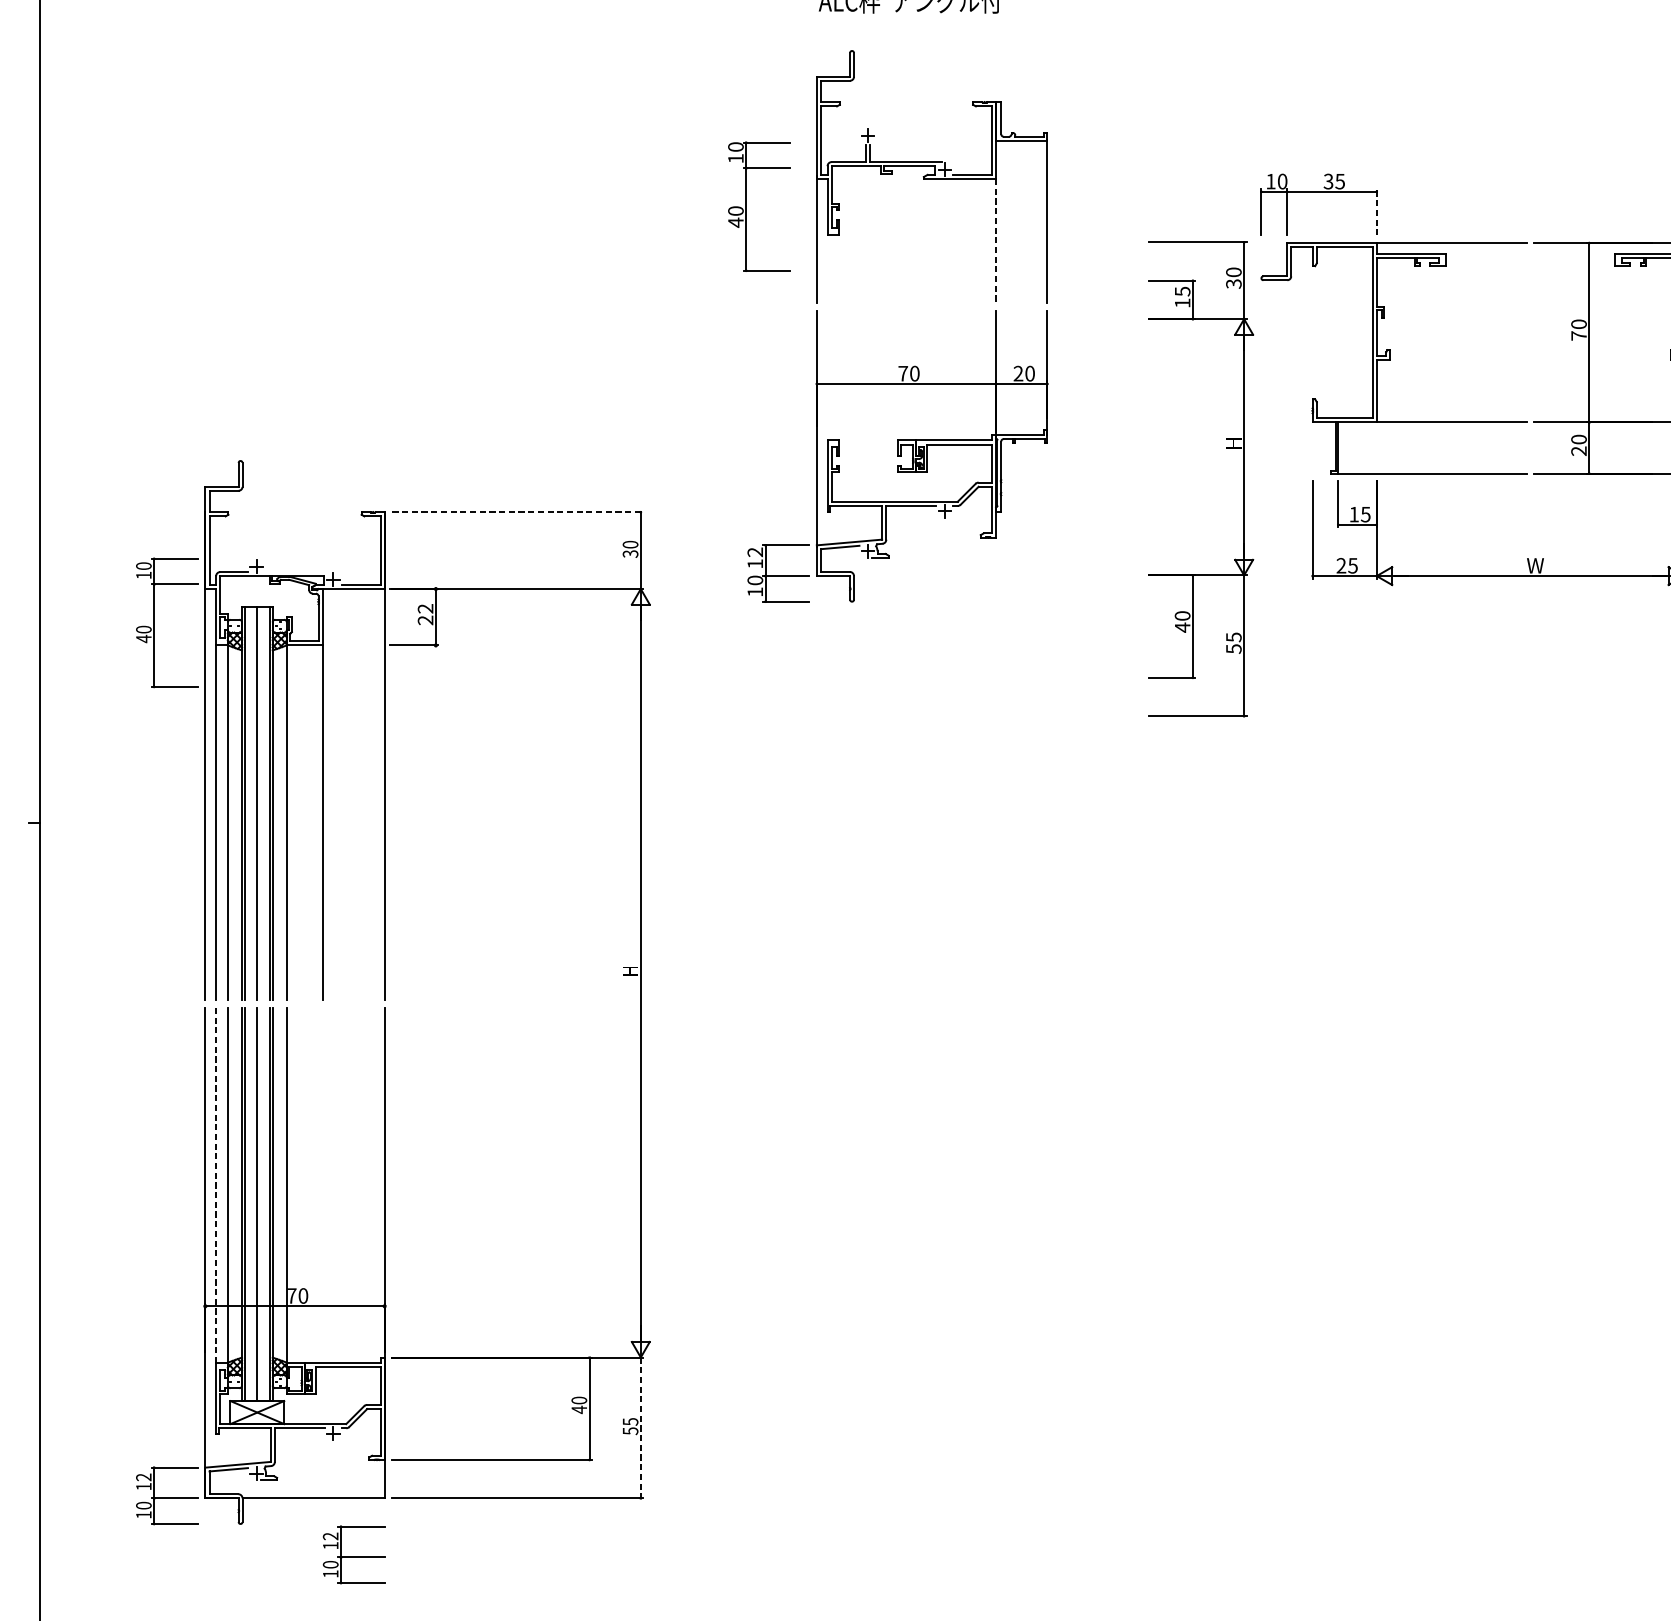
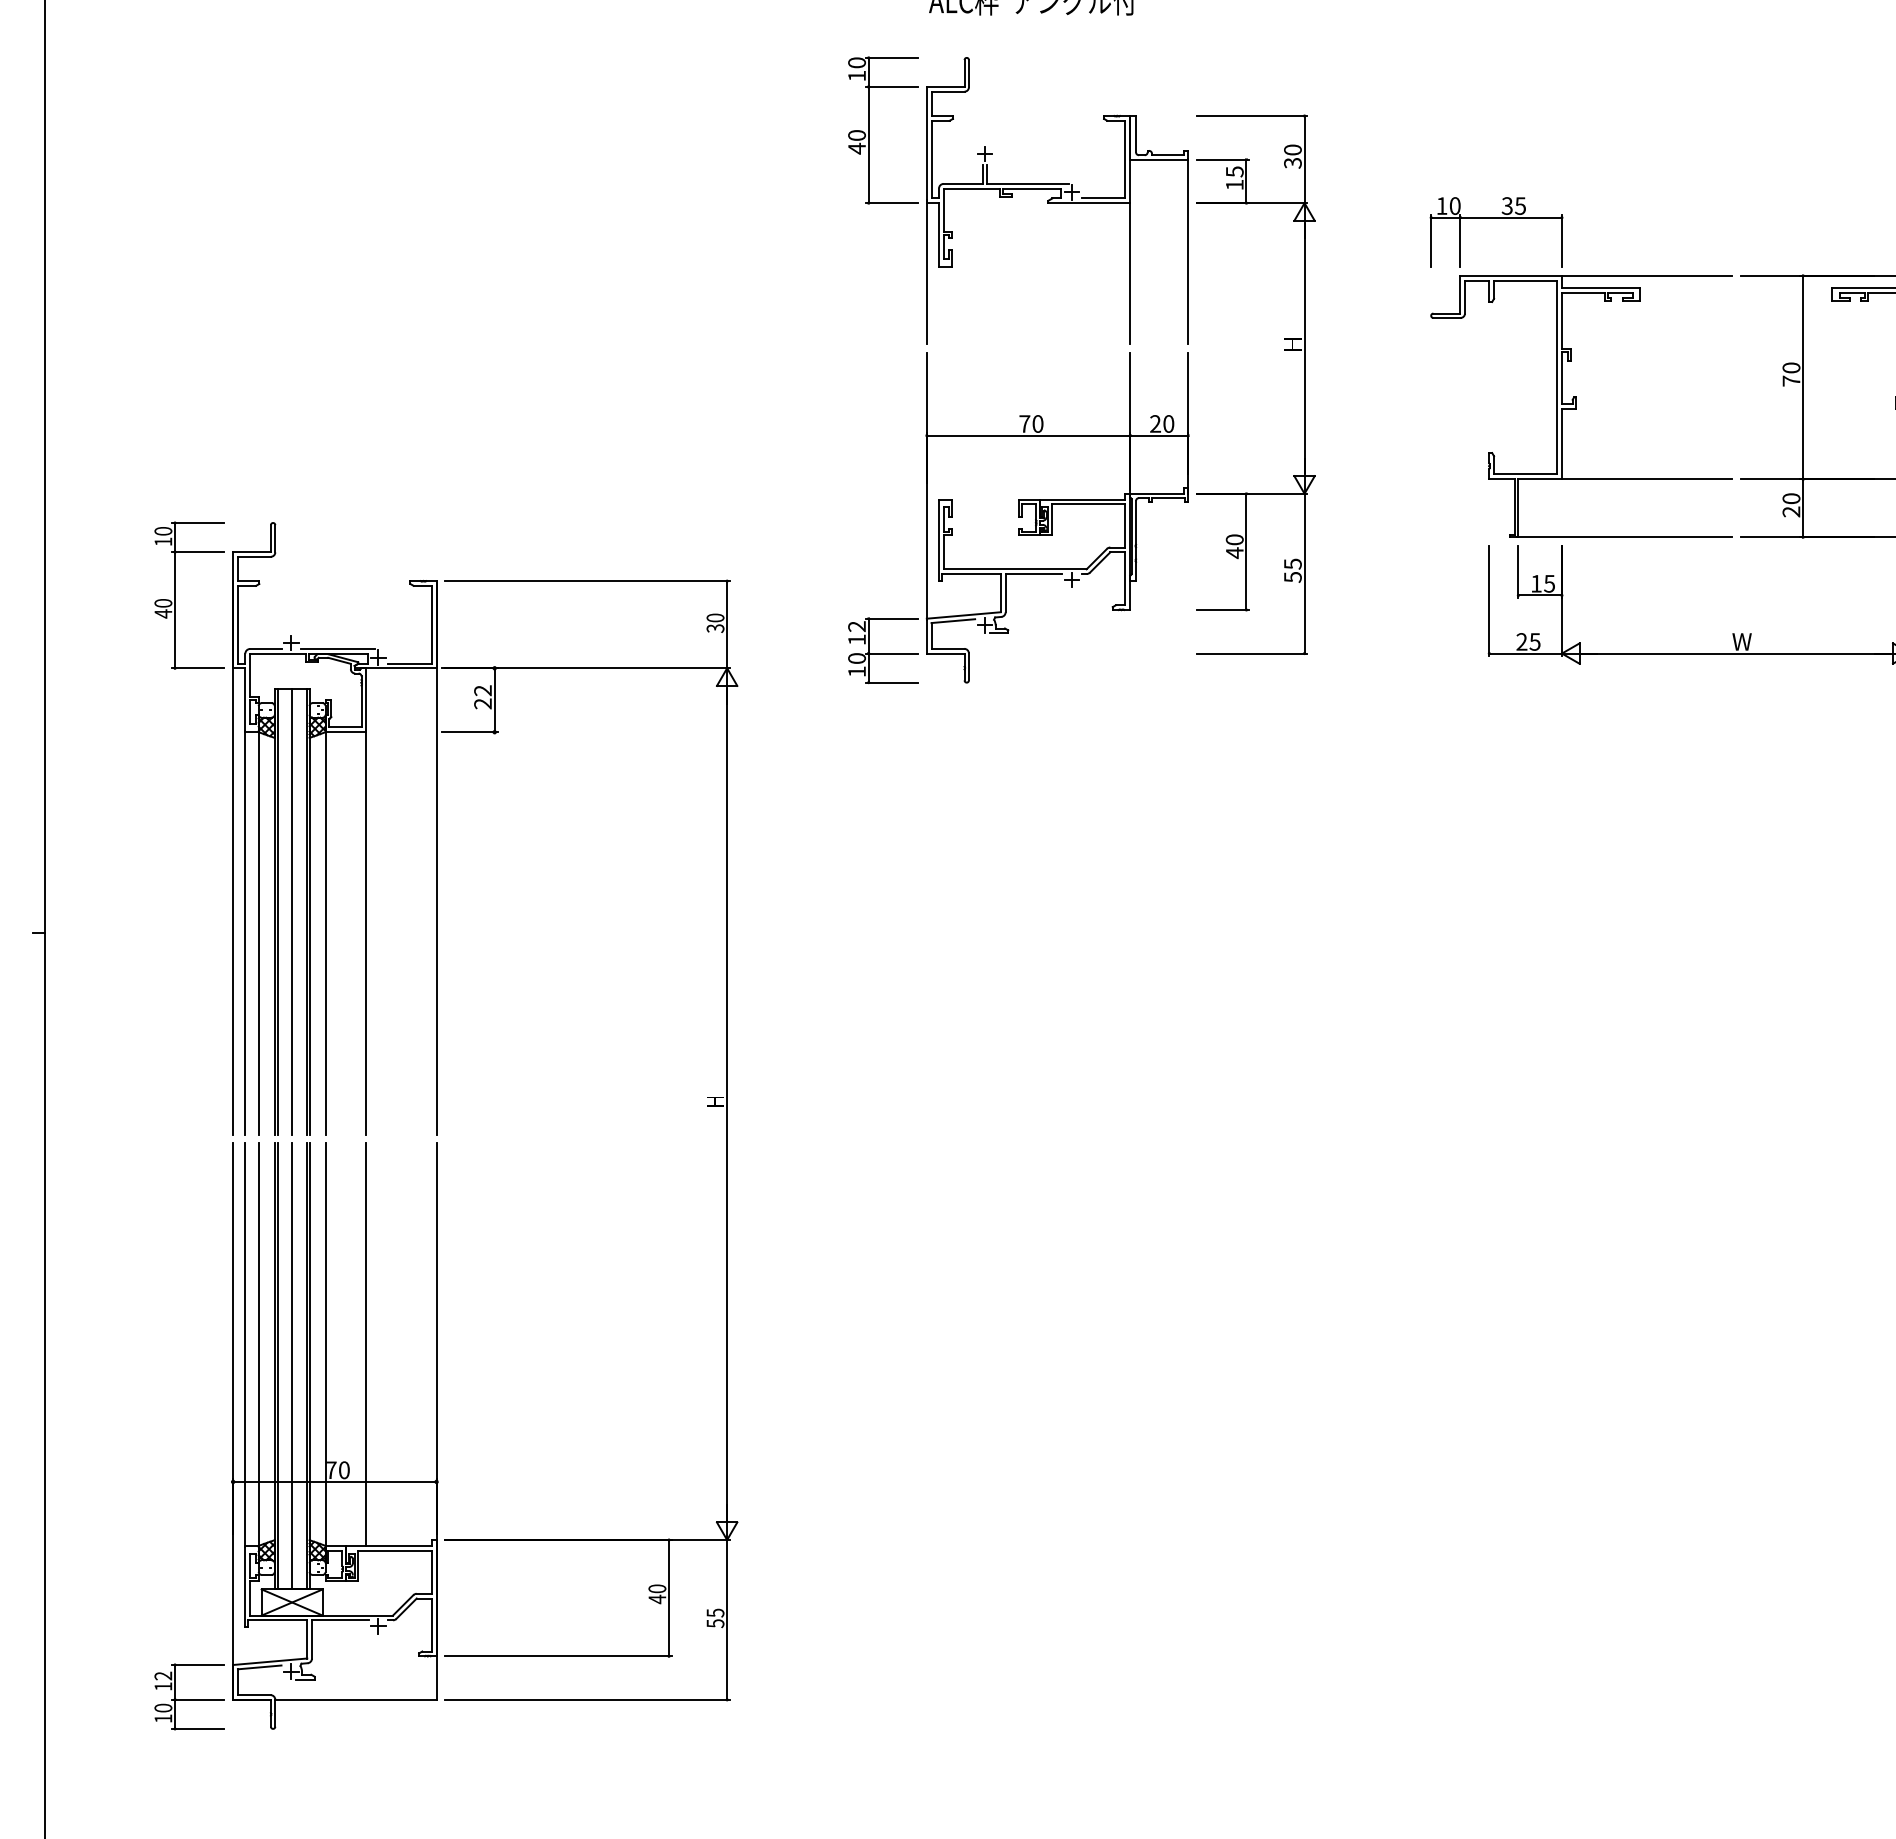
part: (746, 206) -> (869, 130), moved
line: (1376, 211) -> (1561, 240), dashed -> solid
line: (996, 241) -> (1130, 274), dashed -> solid
part: (1226, 449) -> (1284, 350), moved
line: (518, 512) -> (588, 581), dashed -> solid
line: (298, 572) -> (338, 649), added
part: (154, 622) -> (175, 595), moved
line: (322, 1185) -> (366, 1344), added
line: (216, 1186) -> (245, 1345), dashed -> solid
line: (641, 1427) -> (727, 1619), dashed -> solid
part: (353, 1554) -> (401, 1763), removed

